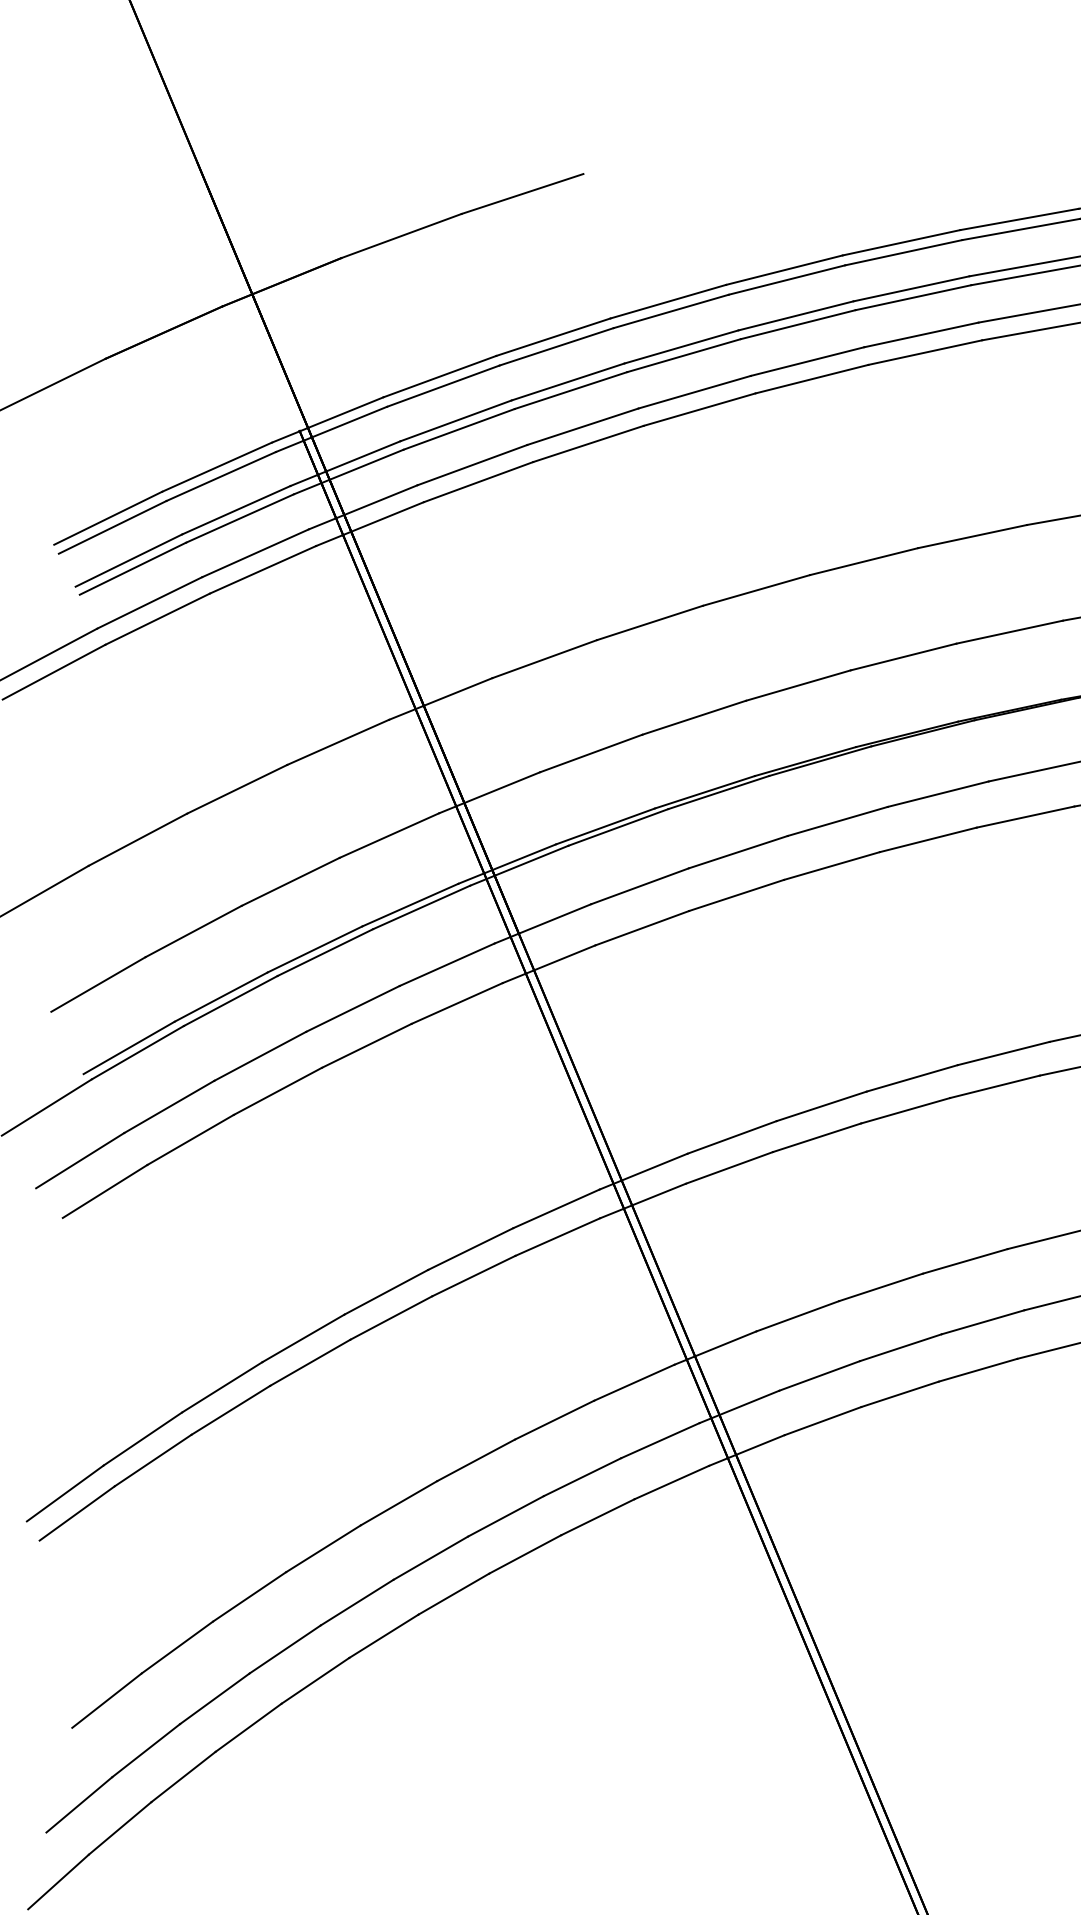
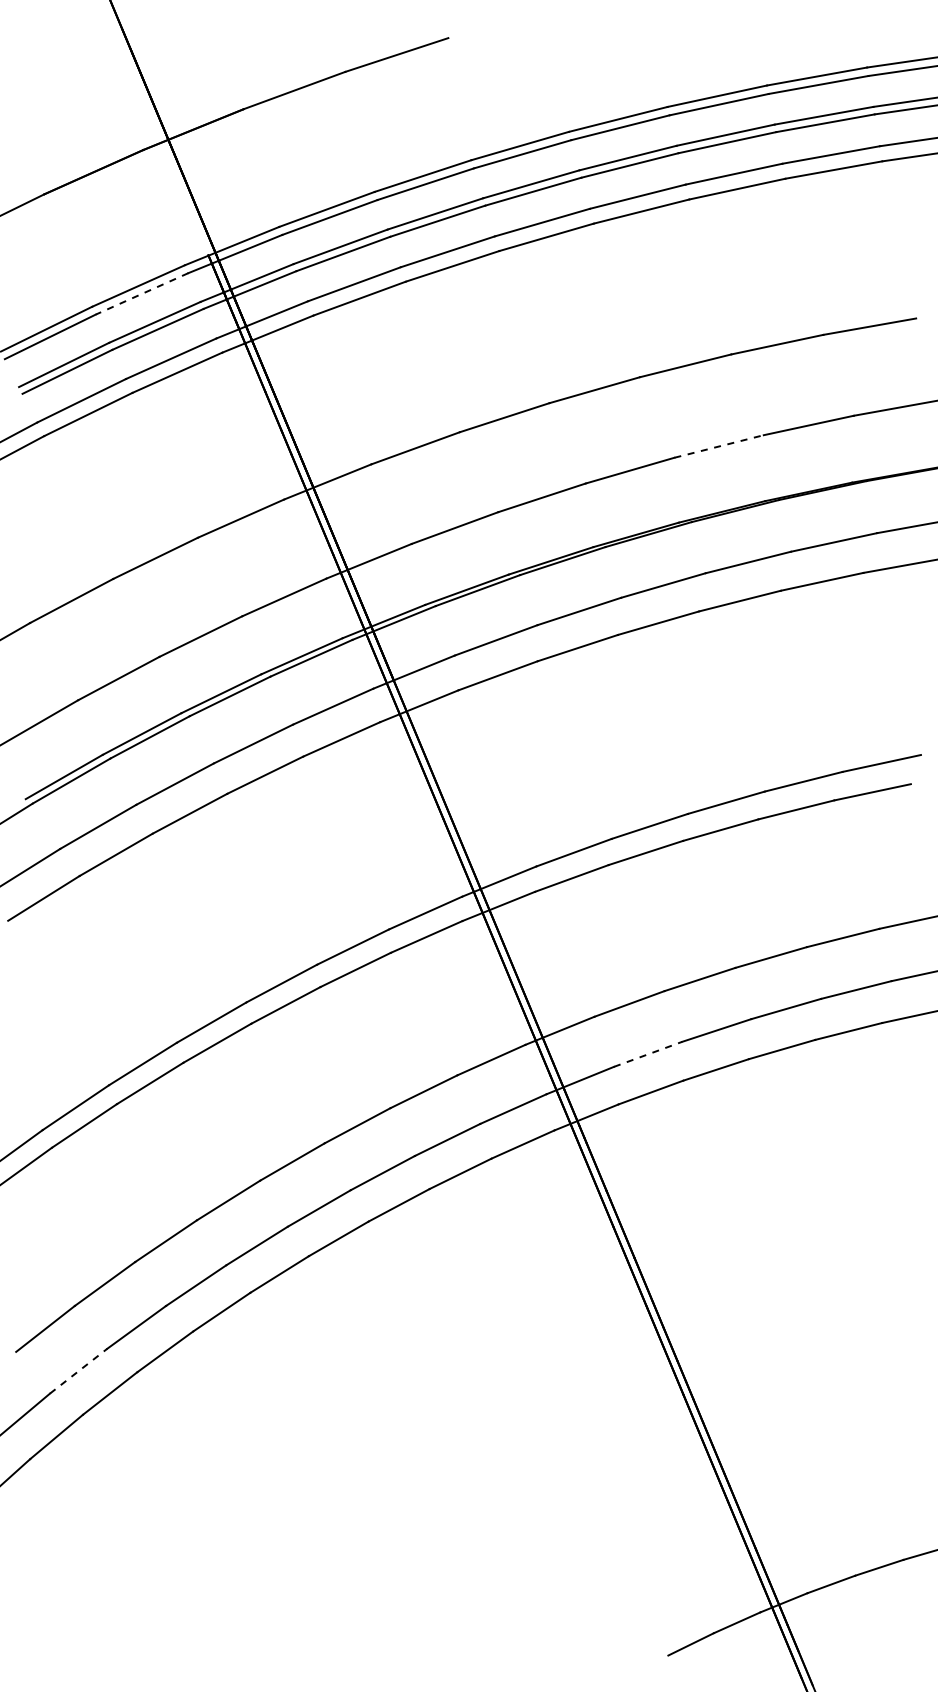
line: (221, 476) -> (142, 293), solid -> dashed
line: (904, 657) -> (719, 446), solid -> dashed
line: (820, 1376) -> (648, 1054), solid -> dashed
line: (147, 1749) -> (79, 1370), solid -> dashed

